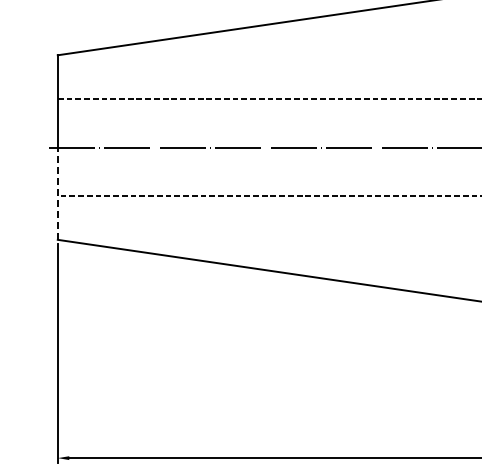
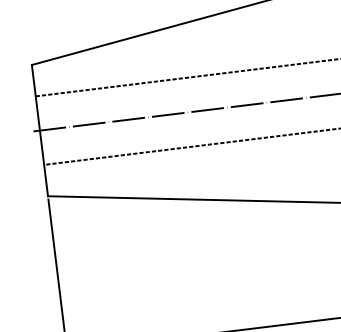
line: (57, 193) -> (43, 163), dashed -> solid

